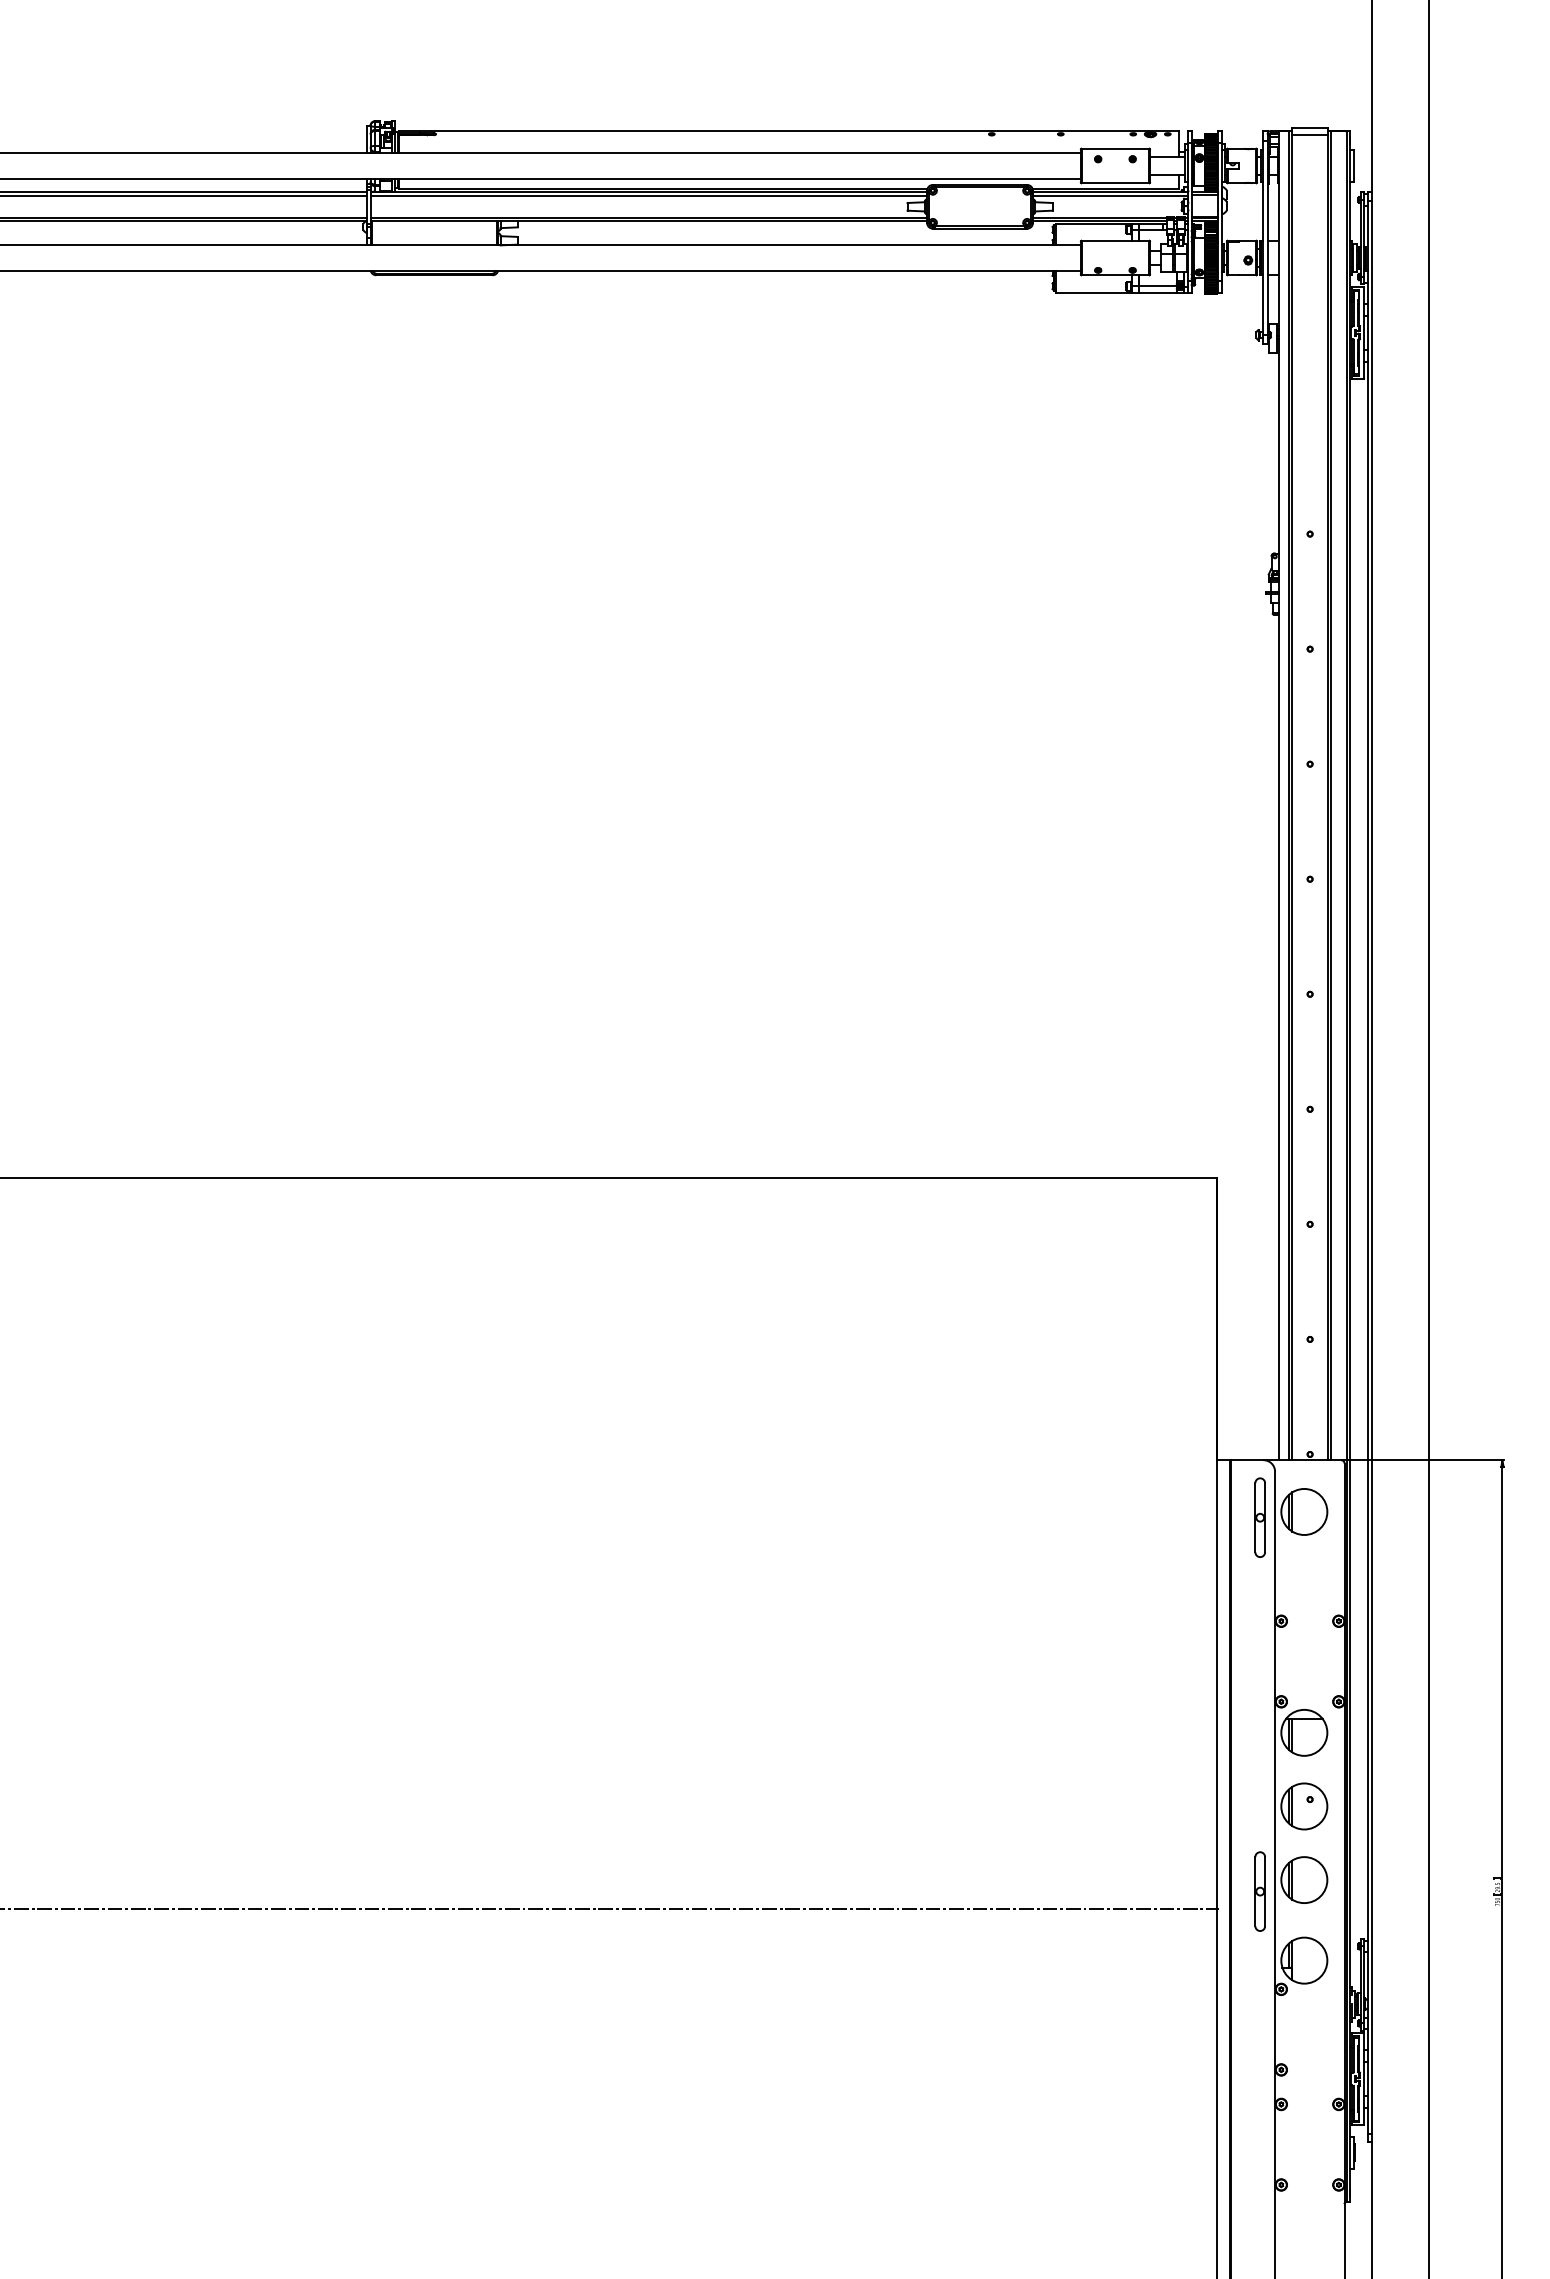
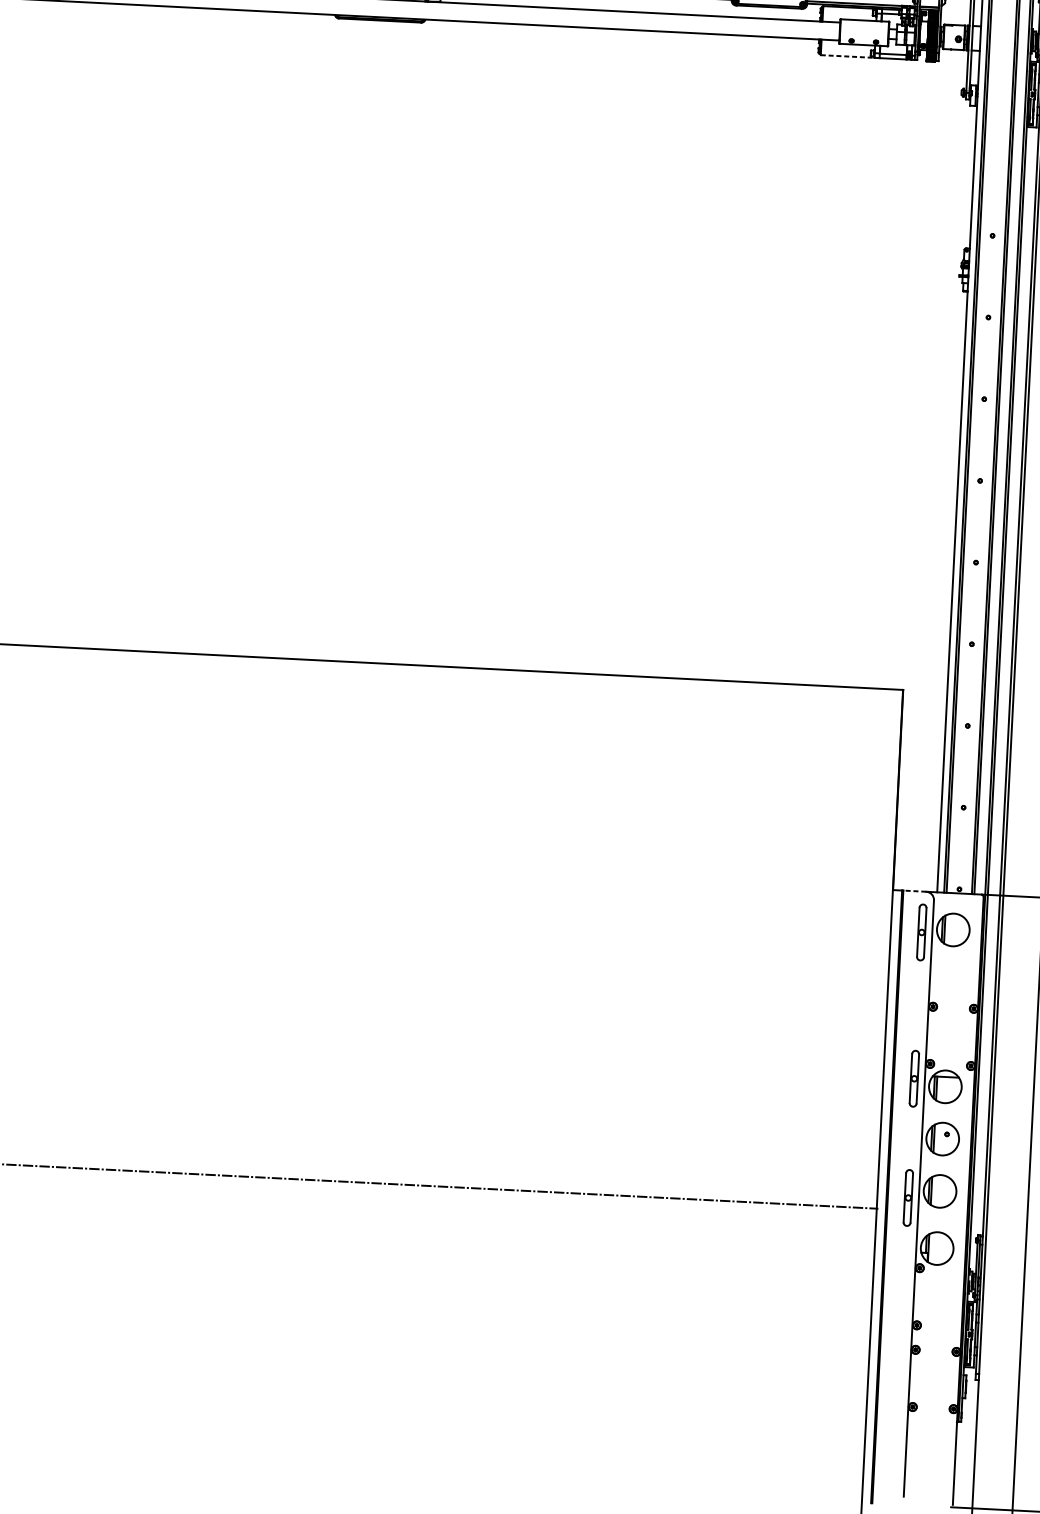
line: (1093, 292) -> (847, 56), solid -> dashed
line: (1246, 1460) -> (914, 891), solid -> dashed
part: (1259, 1723) -> (913, 1078), added

